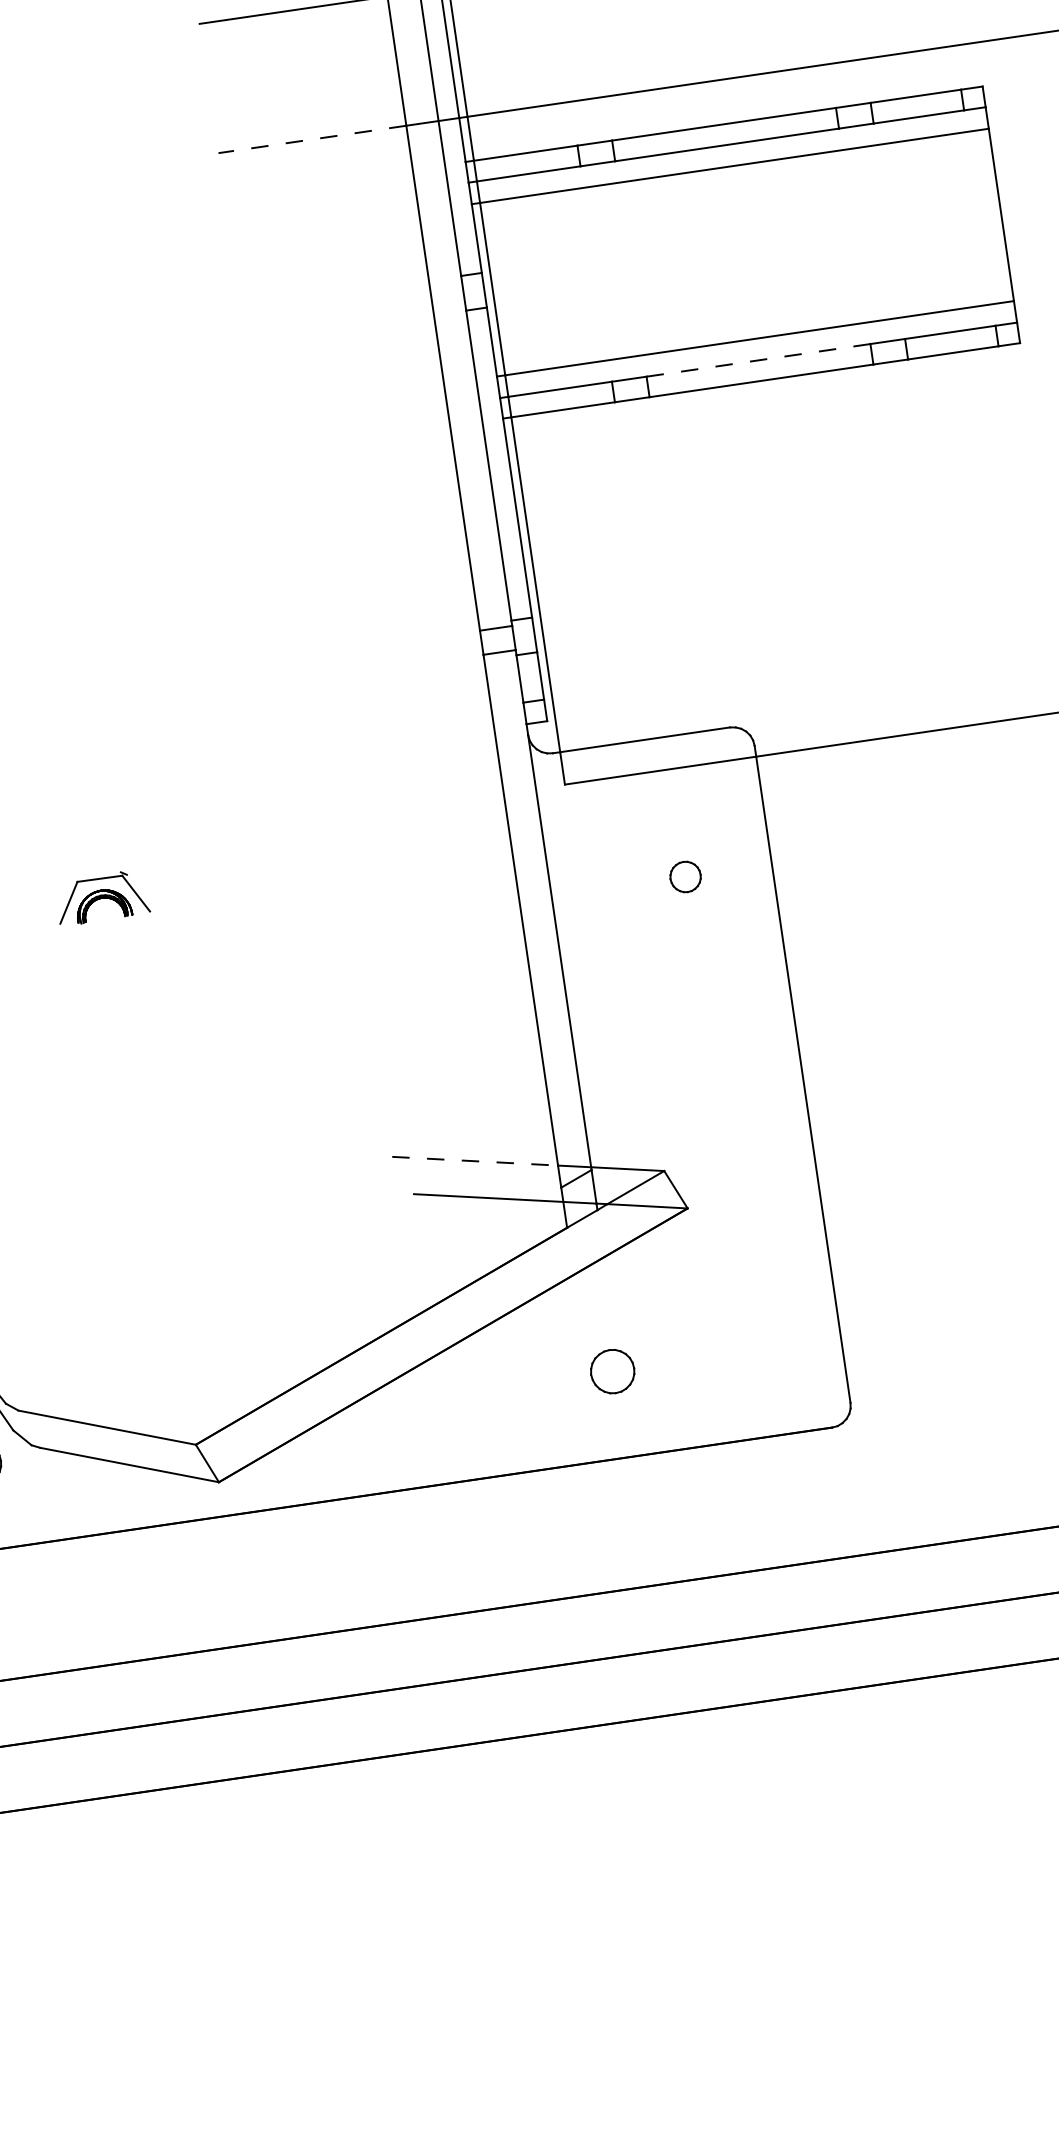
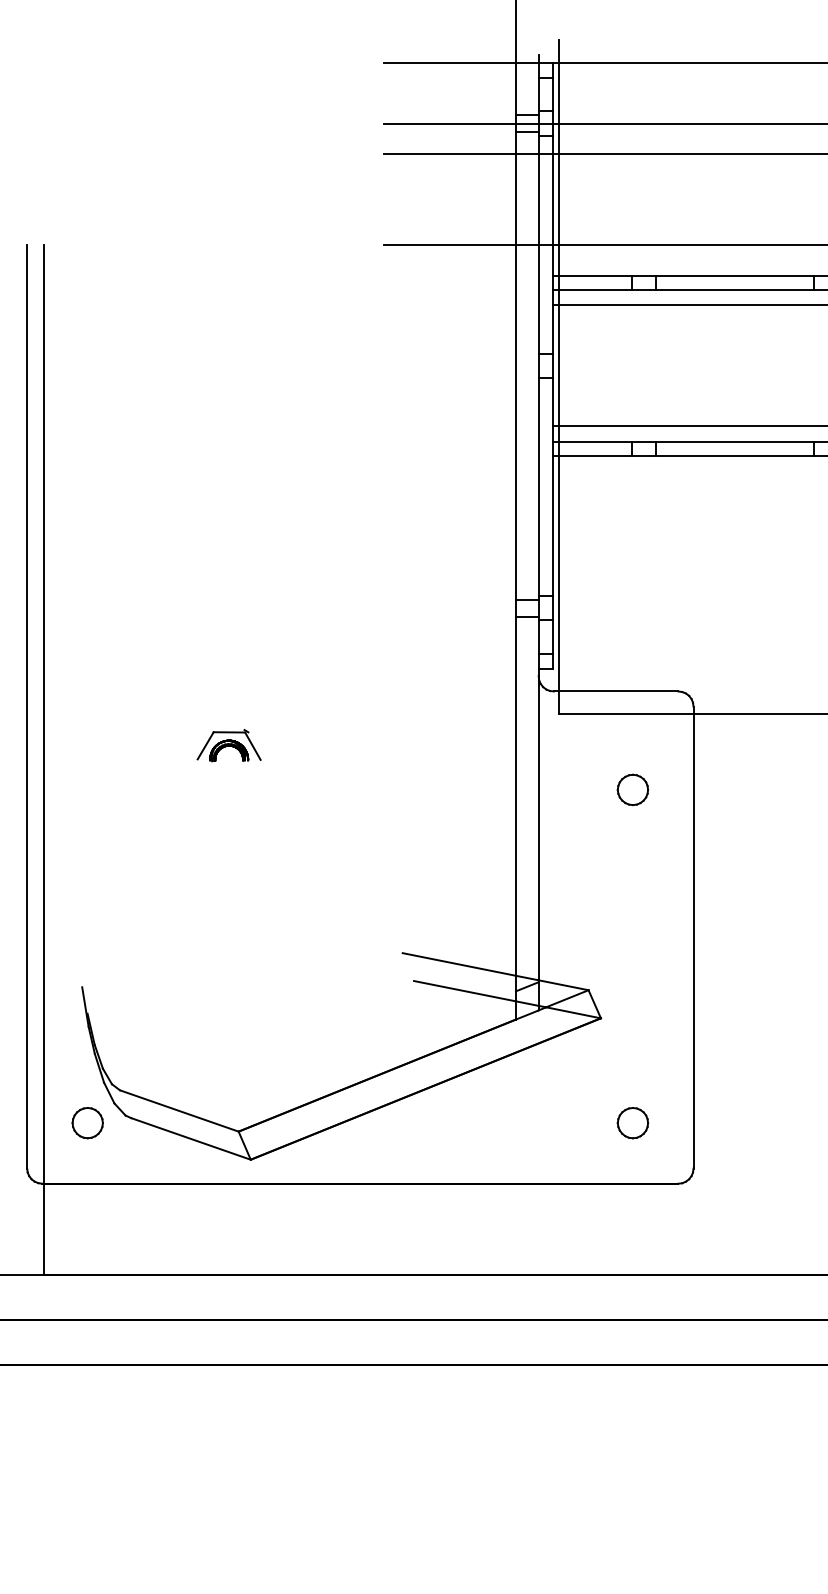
line: (311, 139) -> (449, 244), dashed -> solid
line: (757, 360) -> (734, 441), dashed -> solid
part: (685, 876) -> (632, 789), size x1.43
line: (475, 1161) -> (459, 964), dashed -> solid
part: (612, 1372) -> (632, 1123), moved

